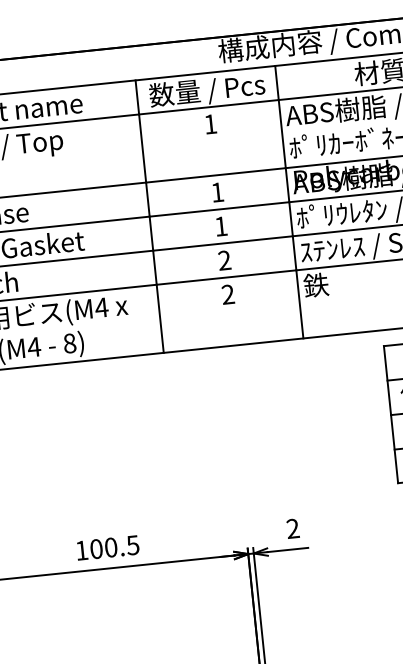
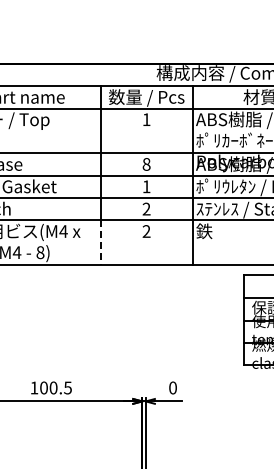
text: (217, 192) -> (146, 164), 1 -> 8
line: (159, 320) -> (100, 243), solid -> dashed
text: (292, 528) -> (172, 387), 2 -> 0

